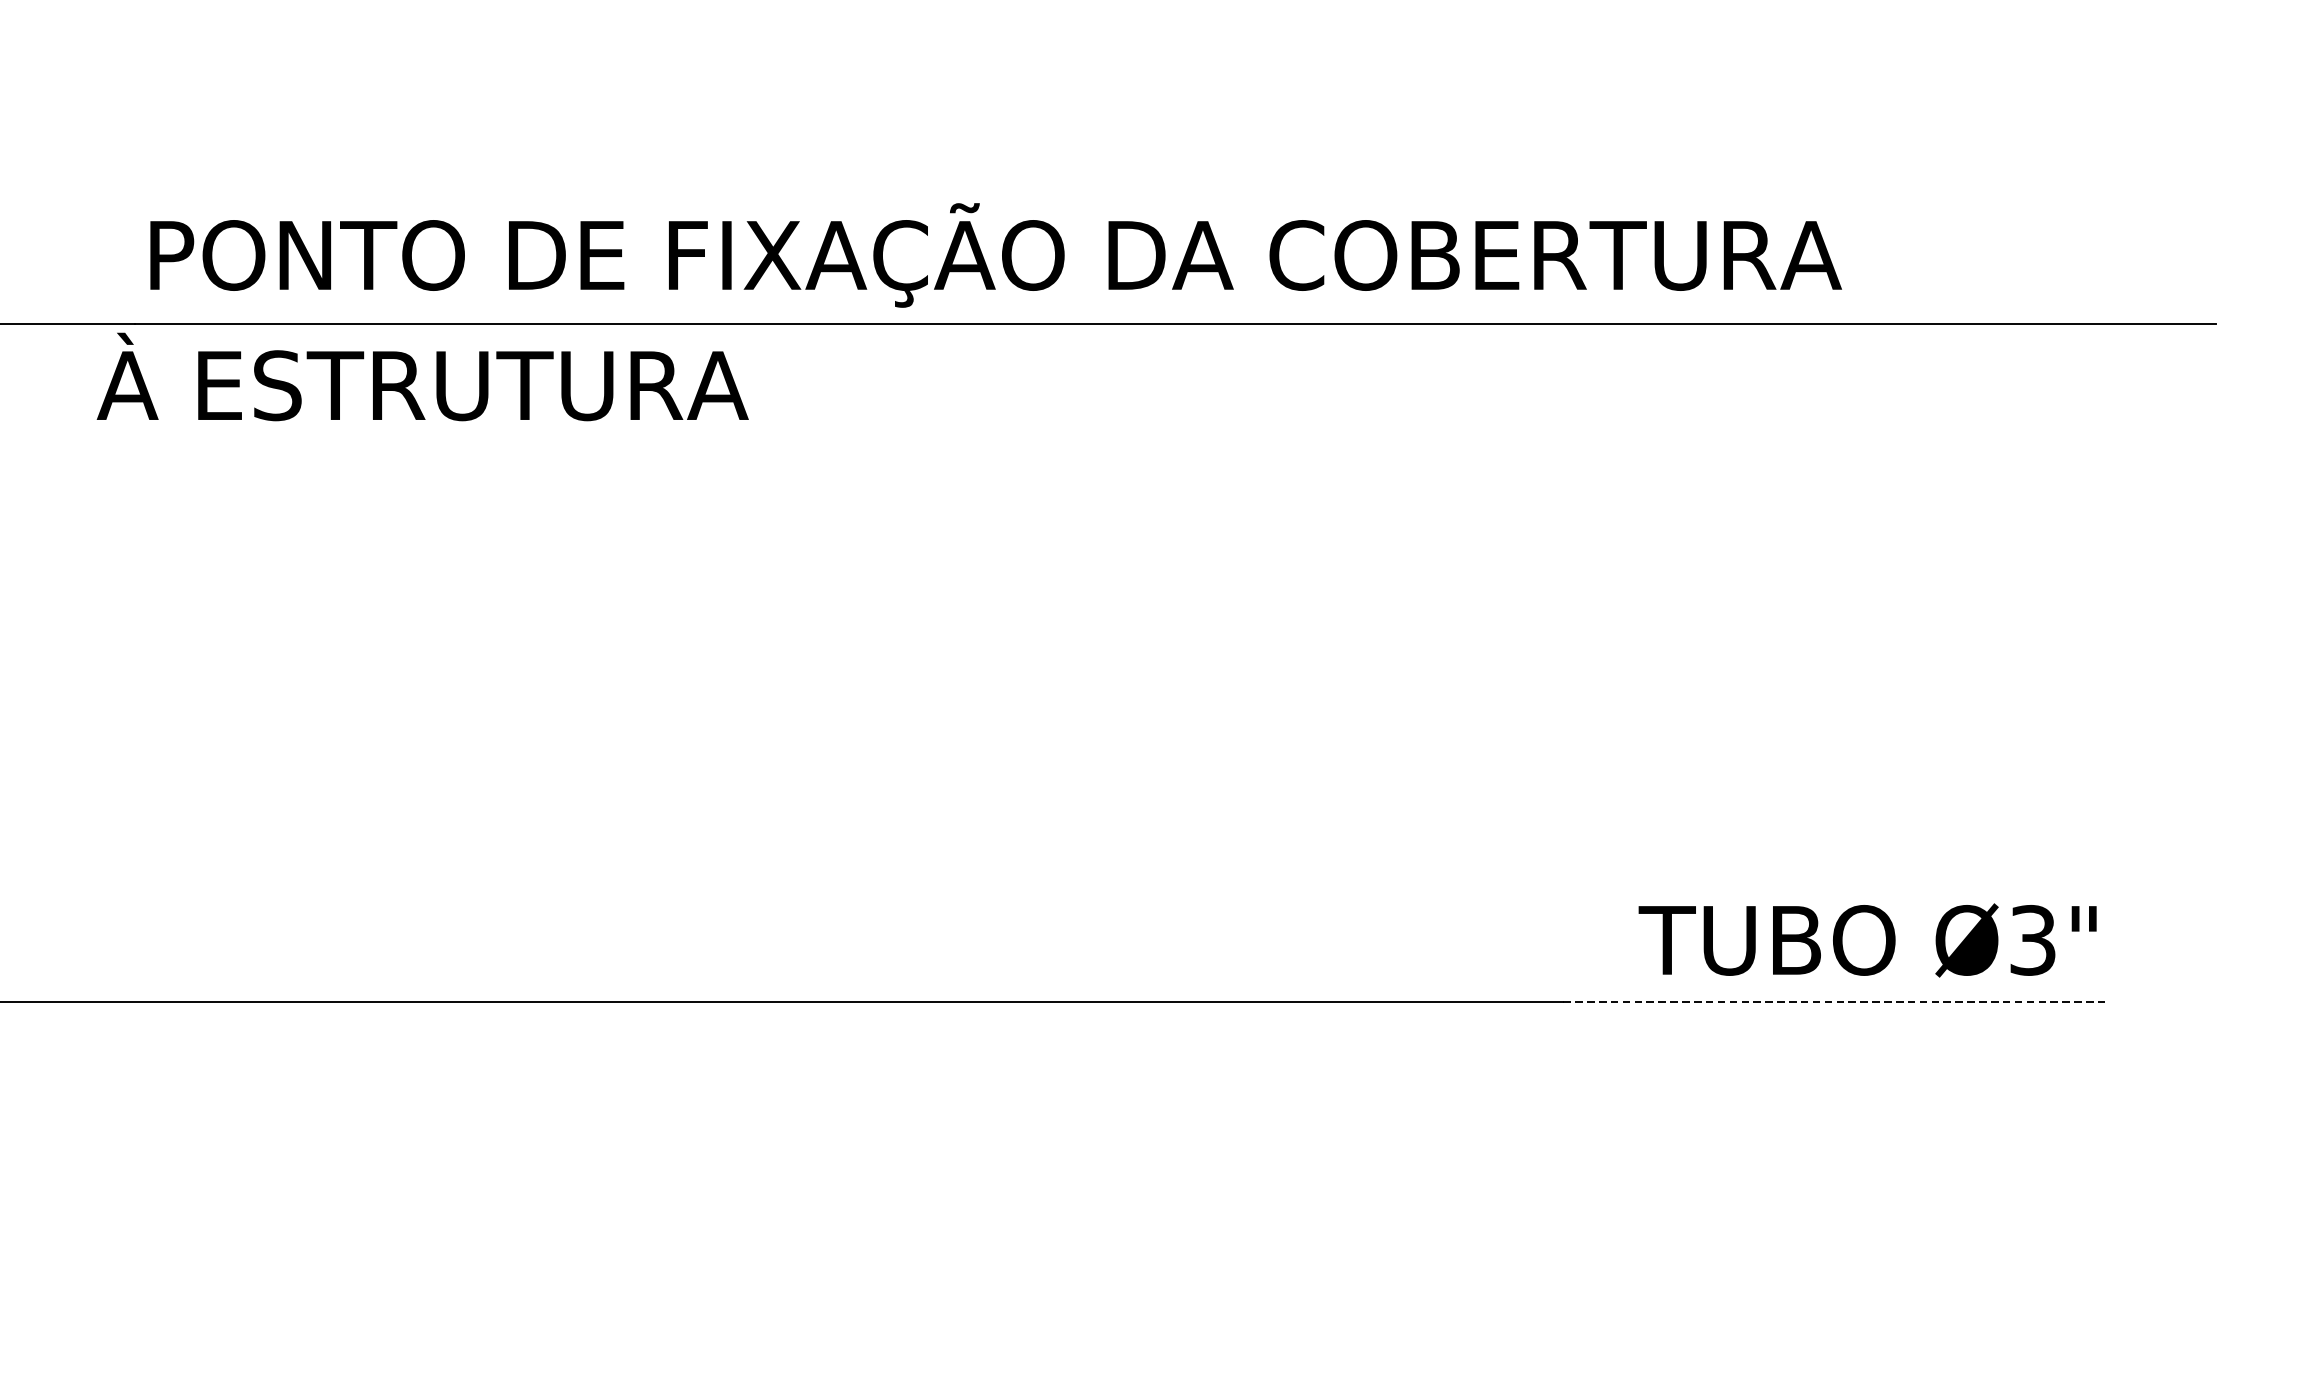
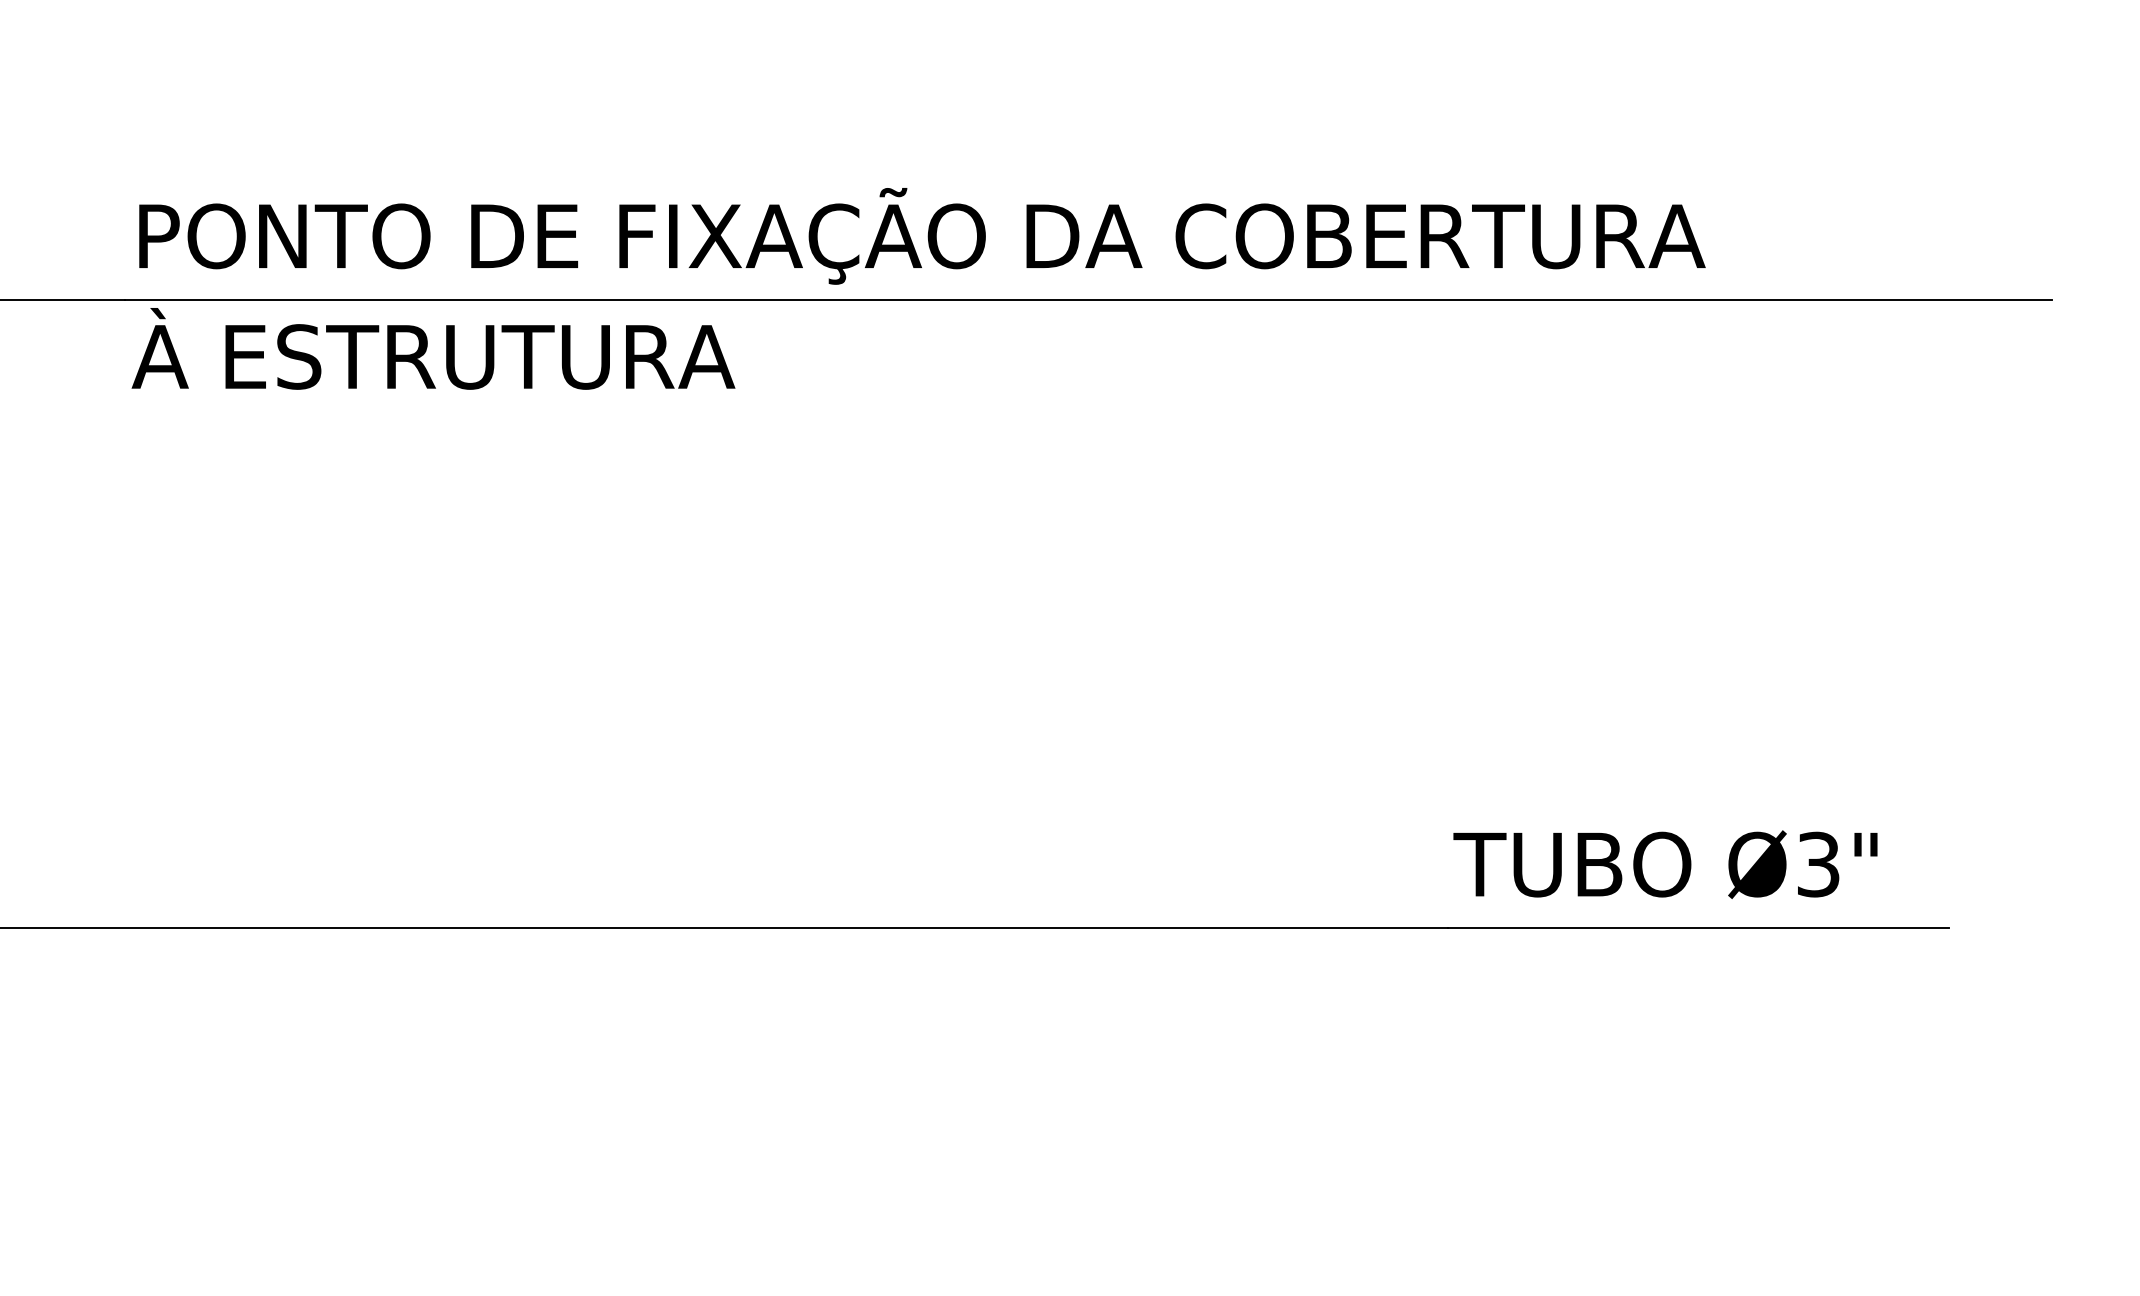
text: (422, 376) -> (433, 348), moved
text: (1867, 940) -> (1665, 864), moved
line: (1834, 1002) -> (1698, 928), dashed -> solid

